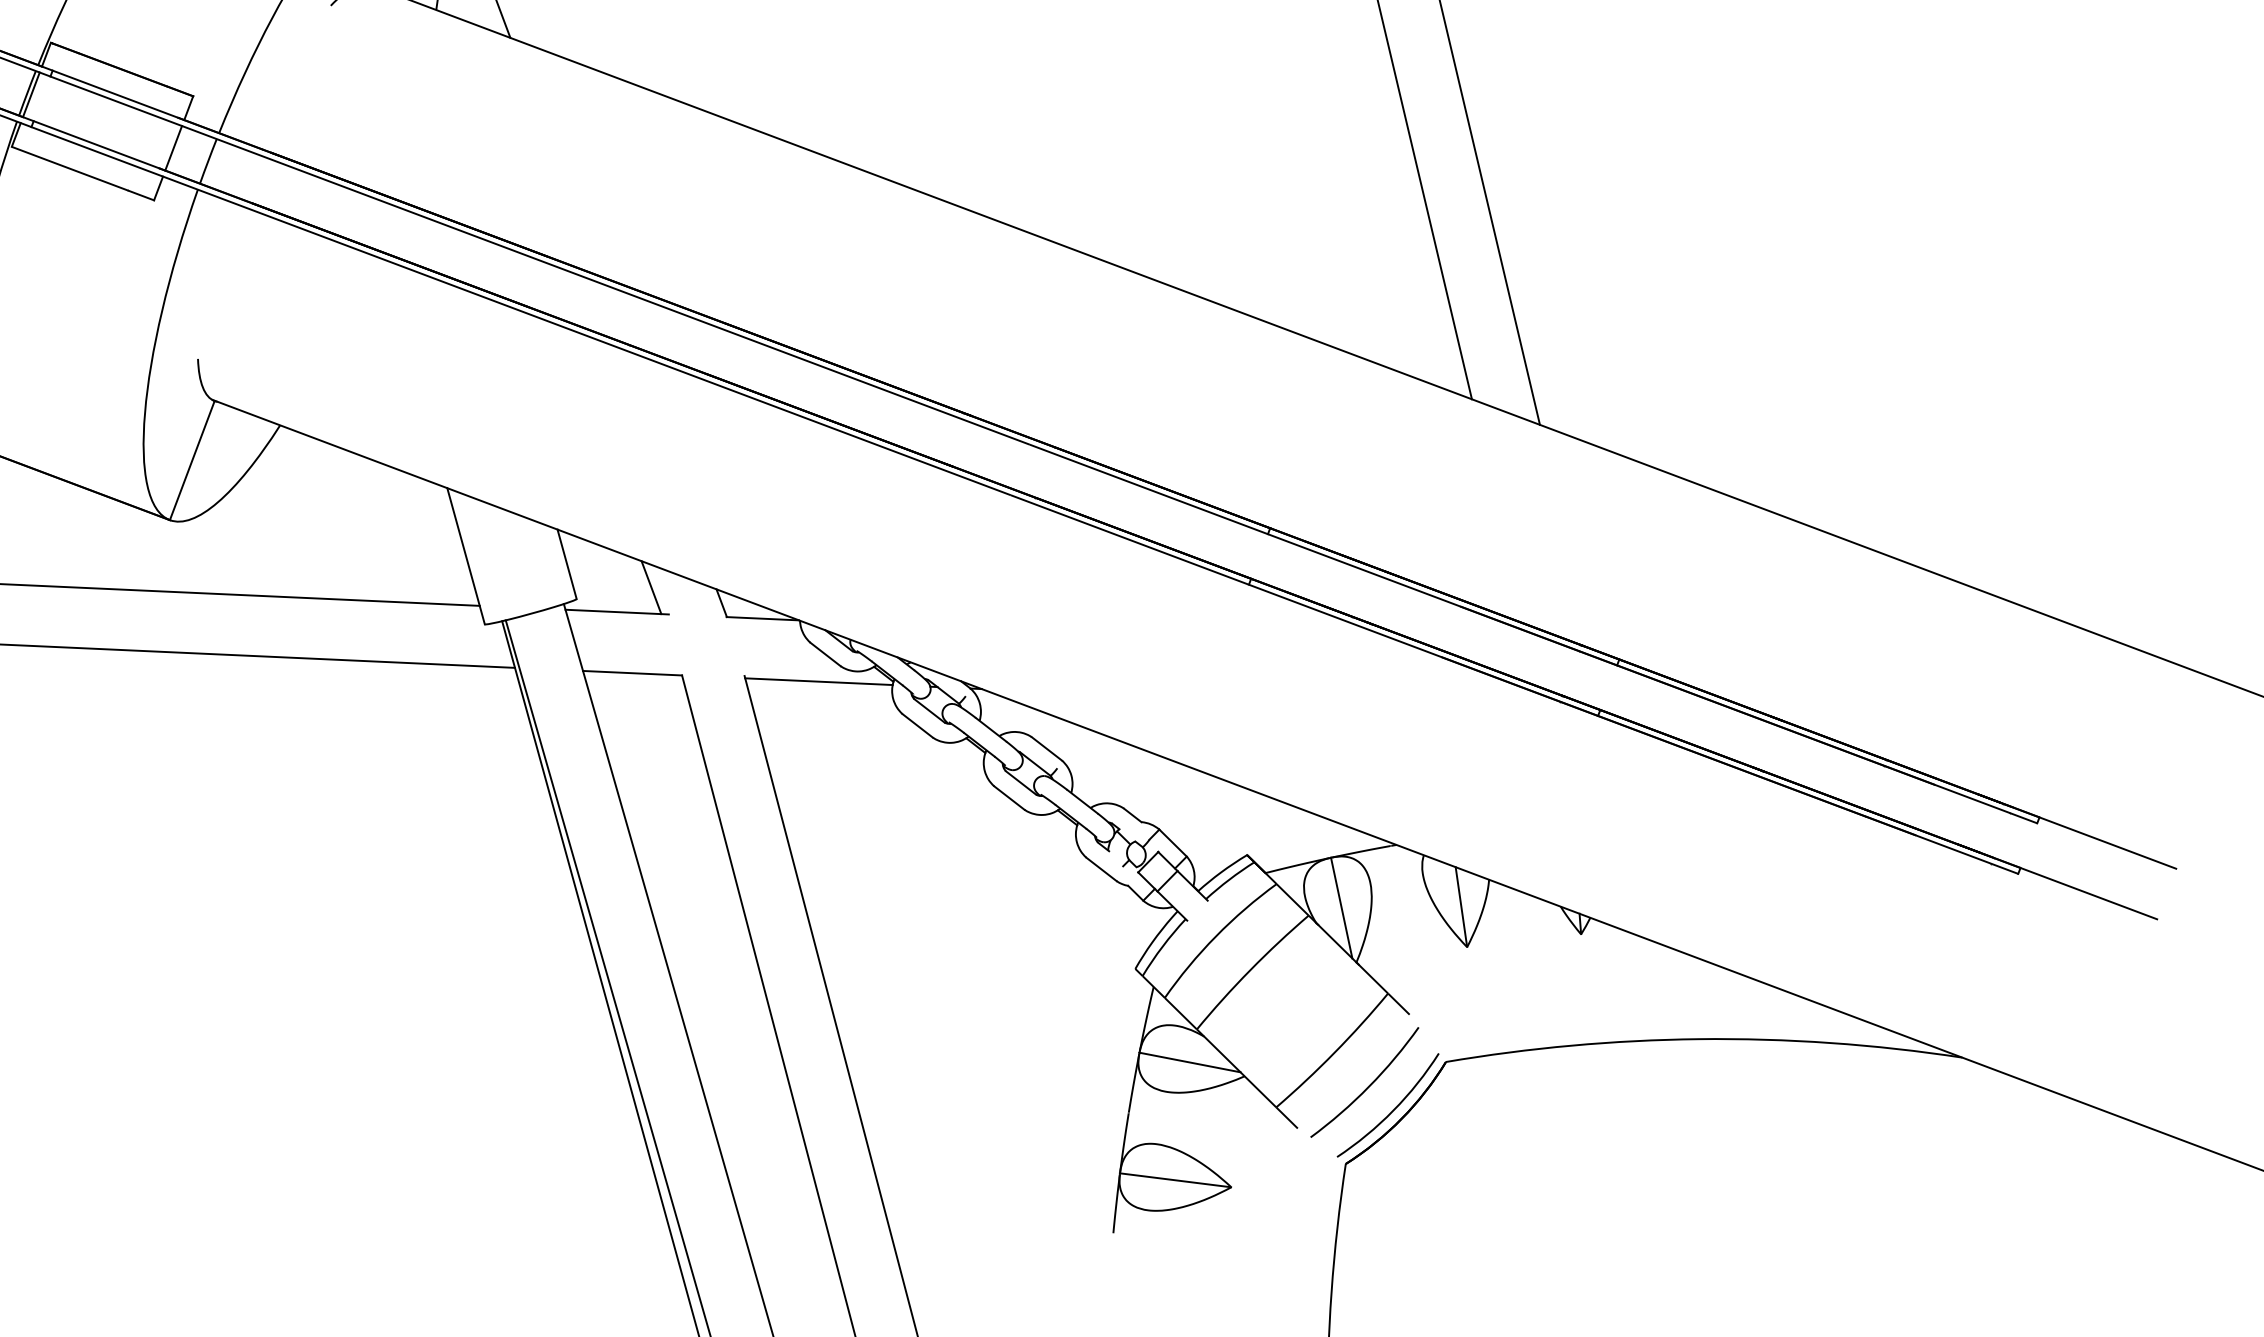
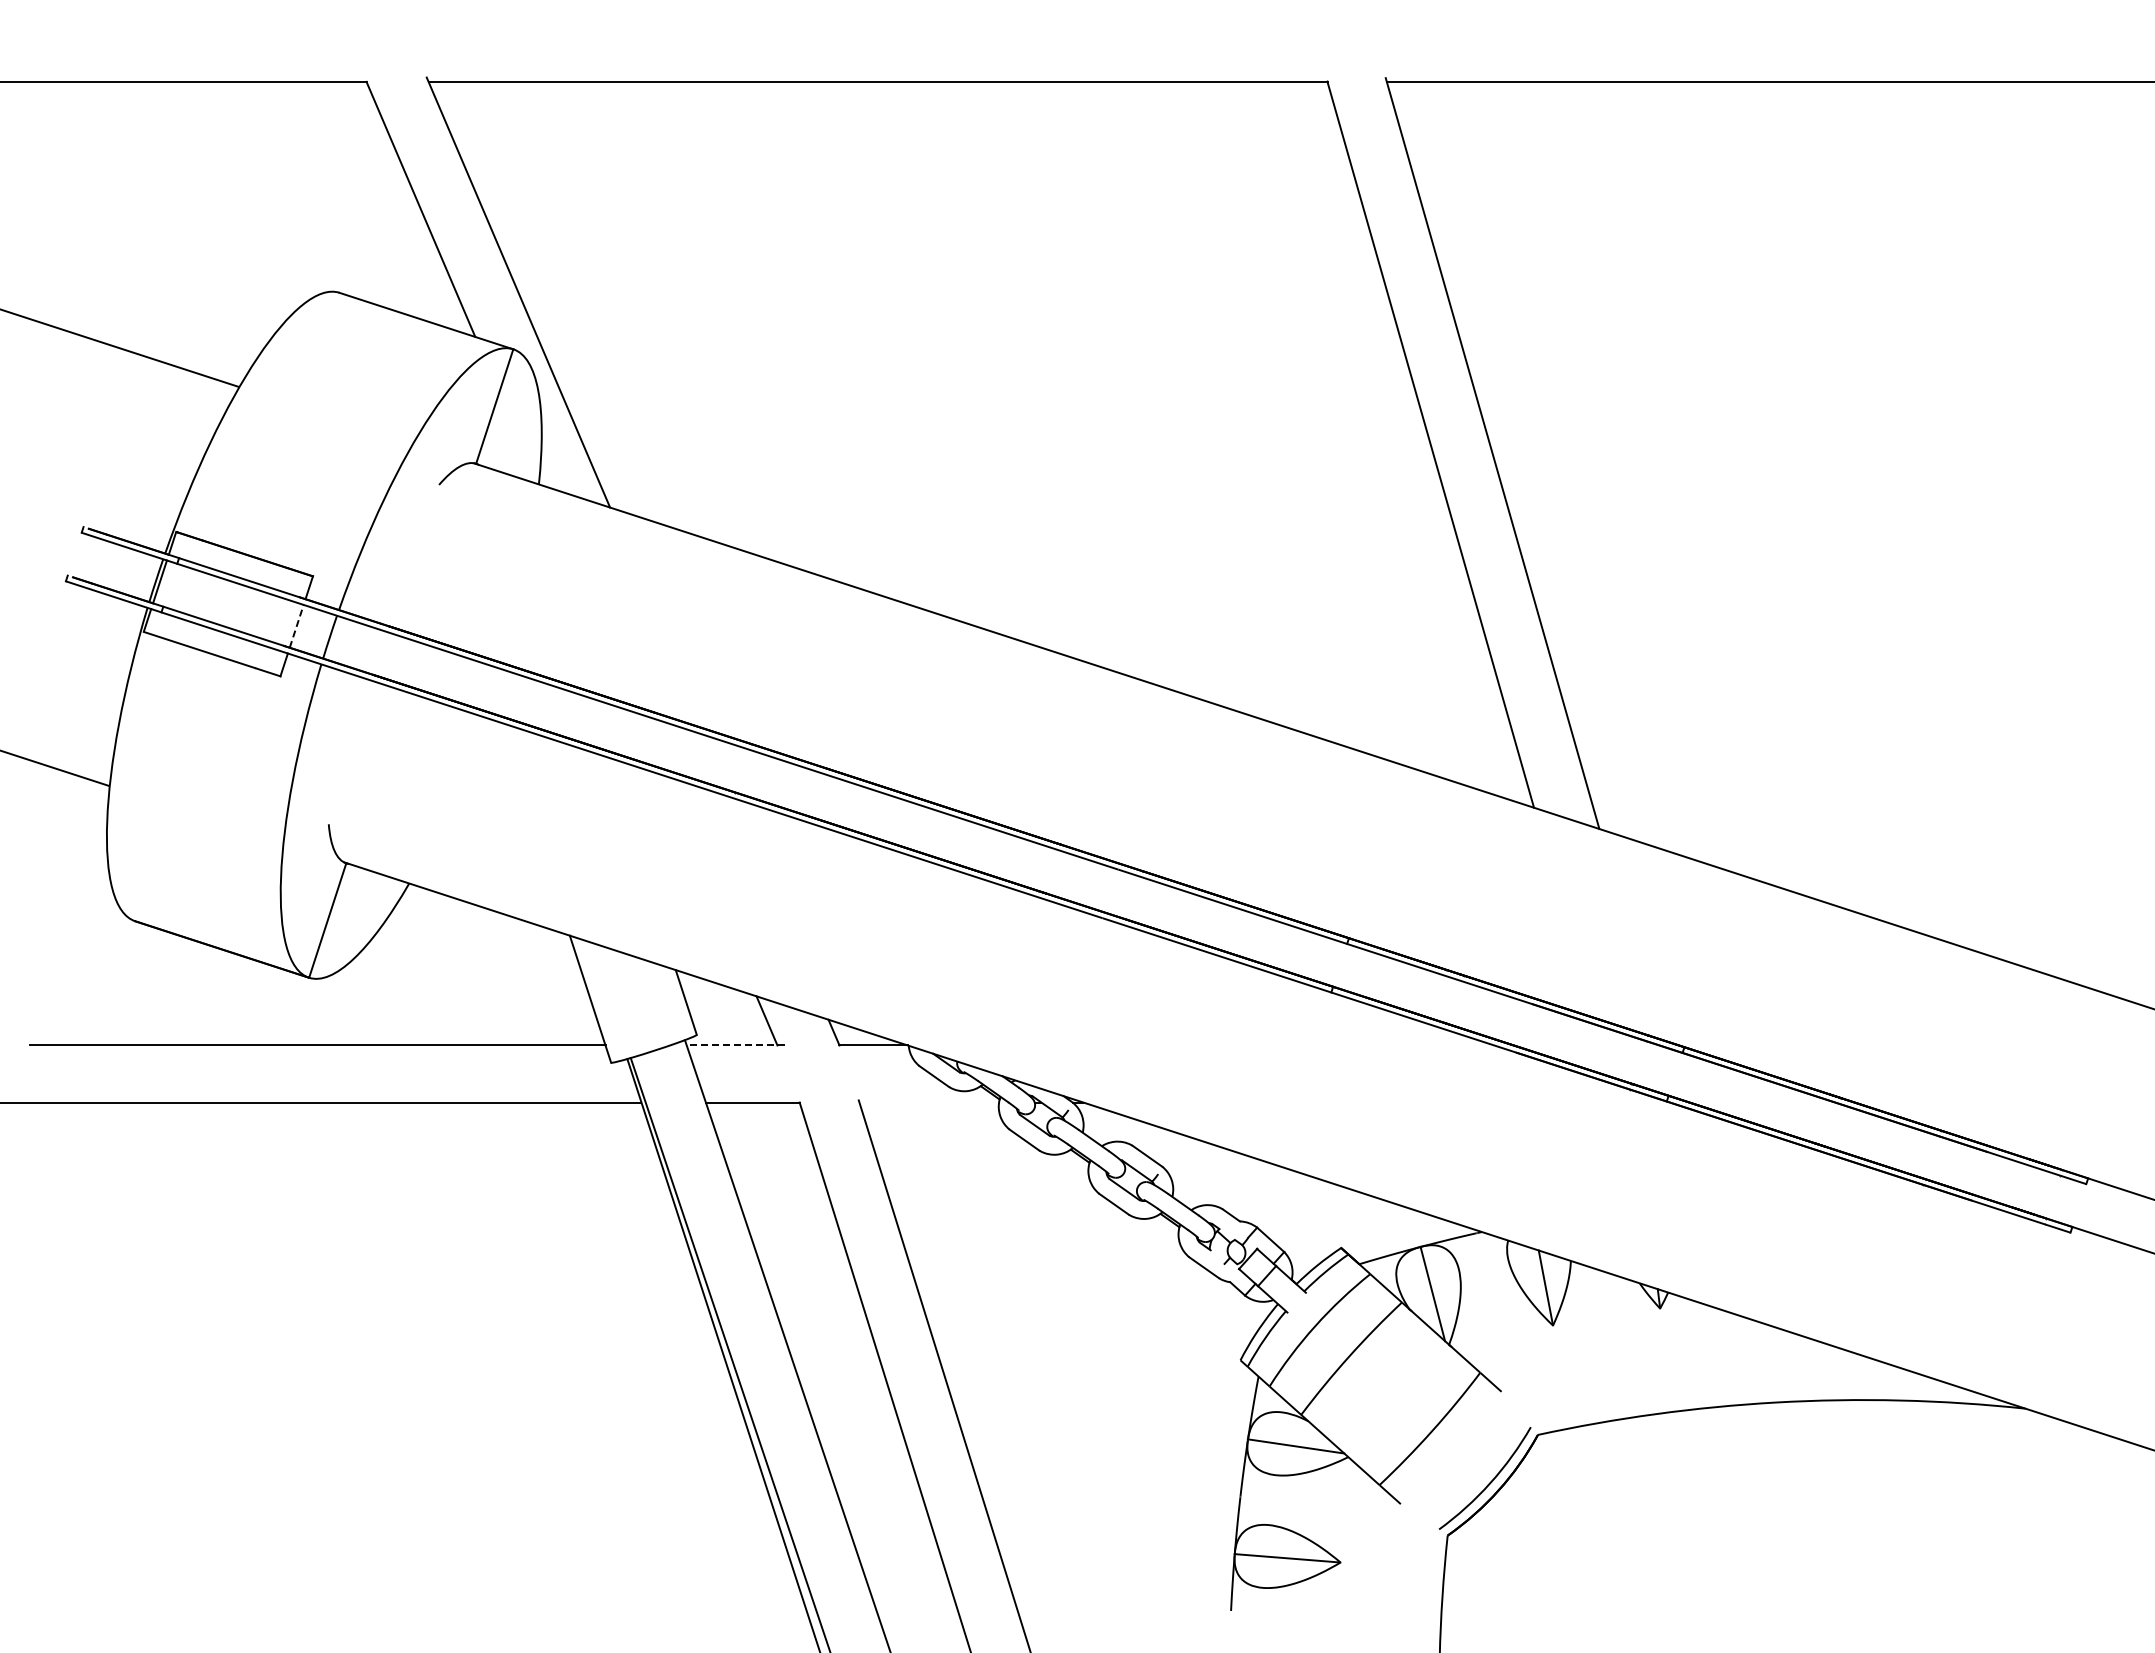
line: (173, 148) -> (296, 626), solid -> dashed
line: (617, 612) -> (735, 1045), solid -> dashed
line: (819, 681) -> (929, 1102), removed
curve: (1368, 1085) -> (1465, 1460), removed

